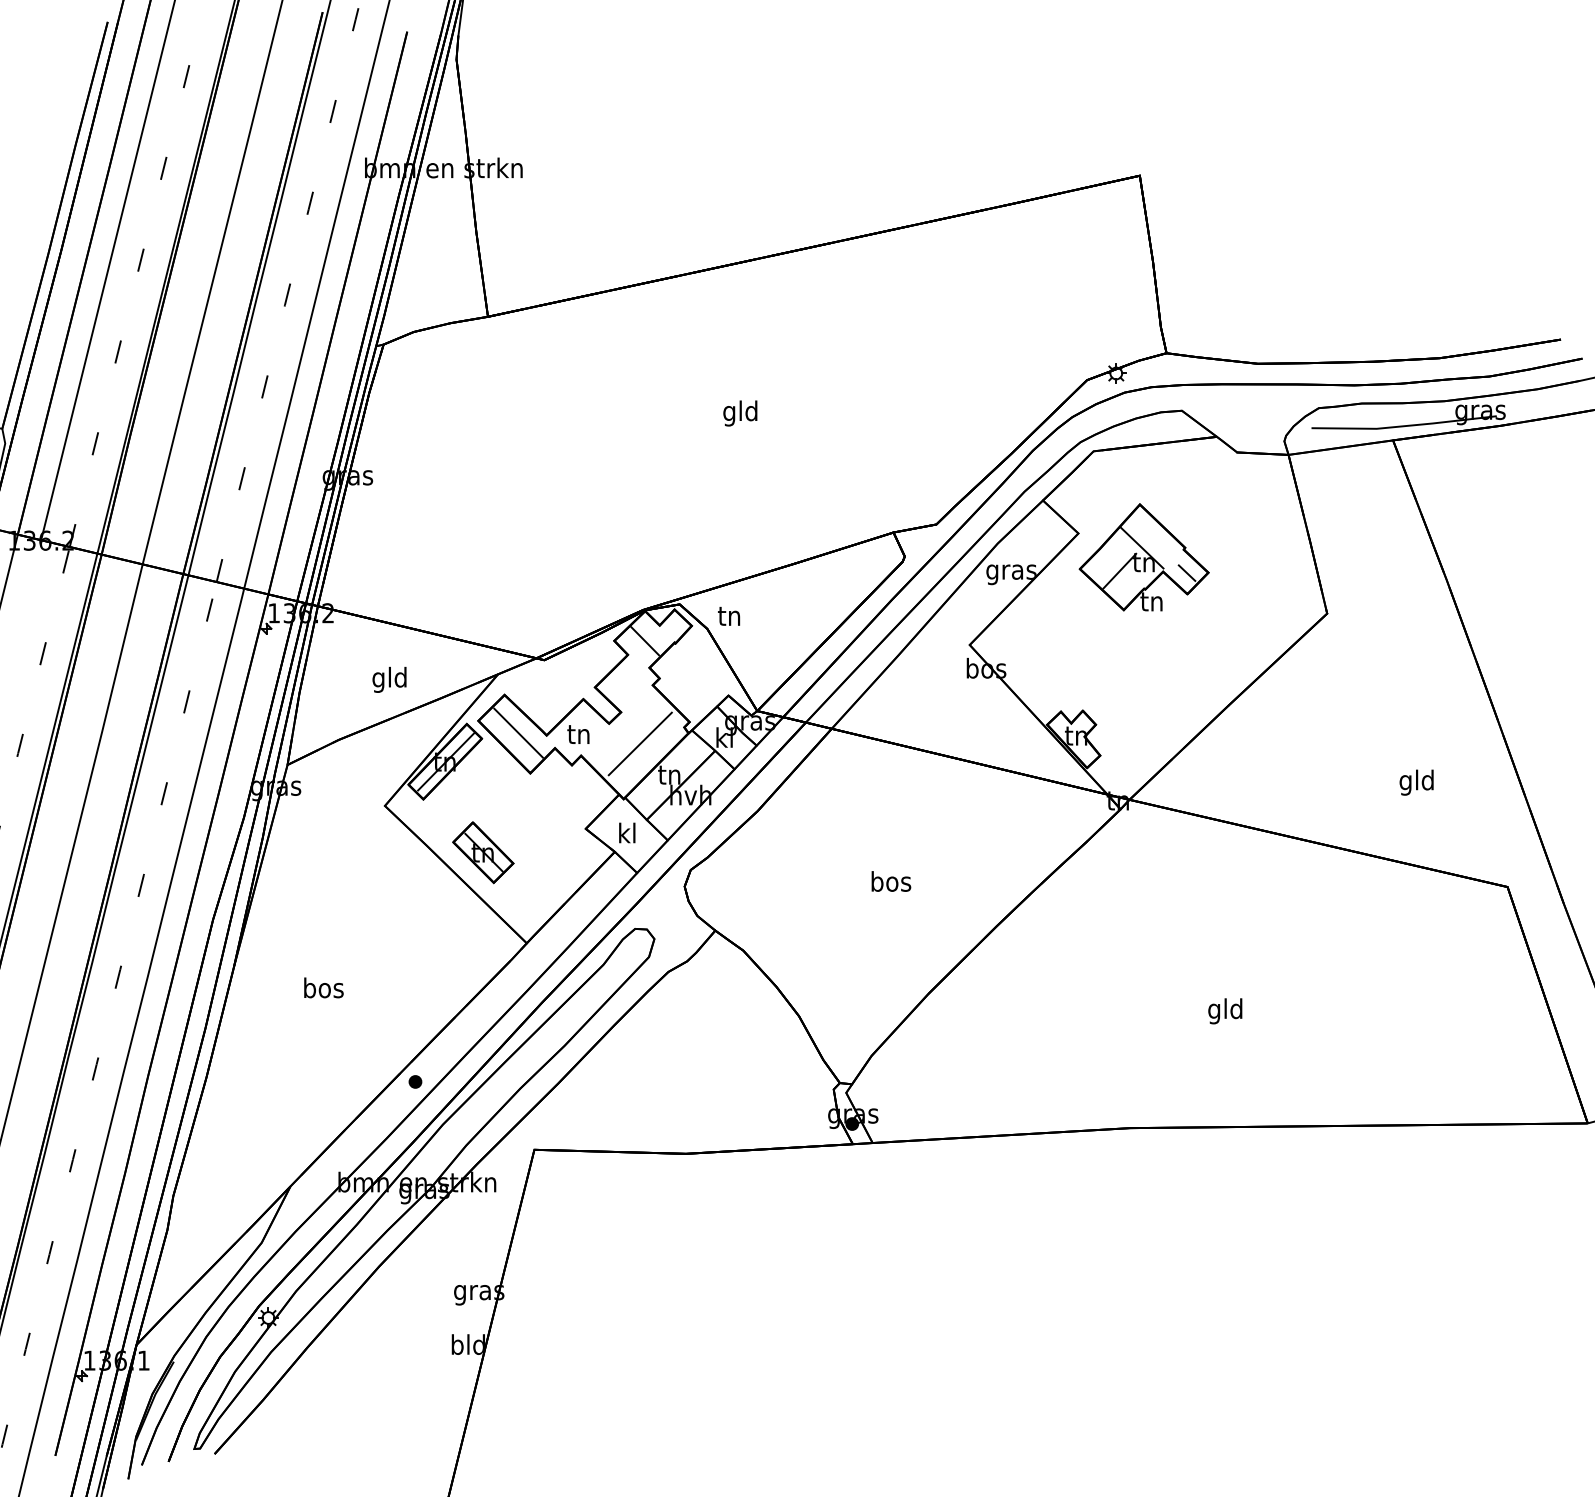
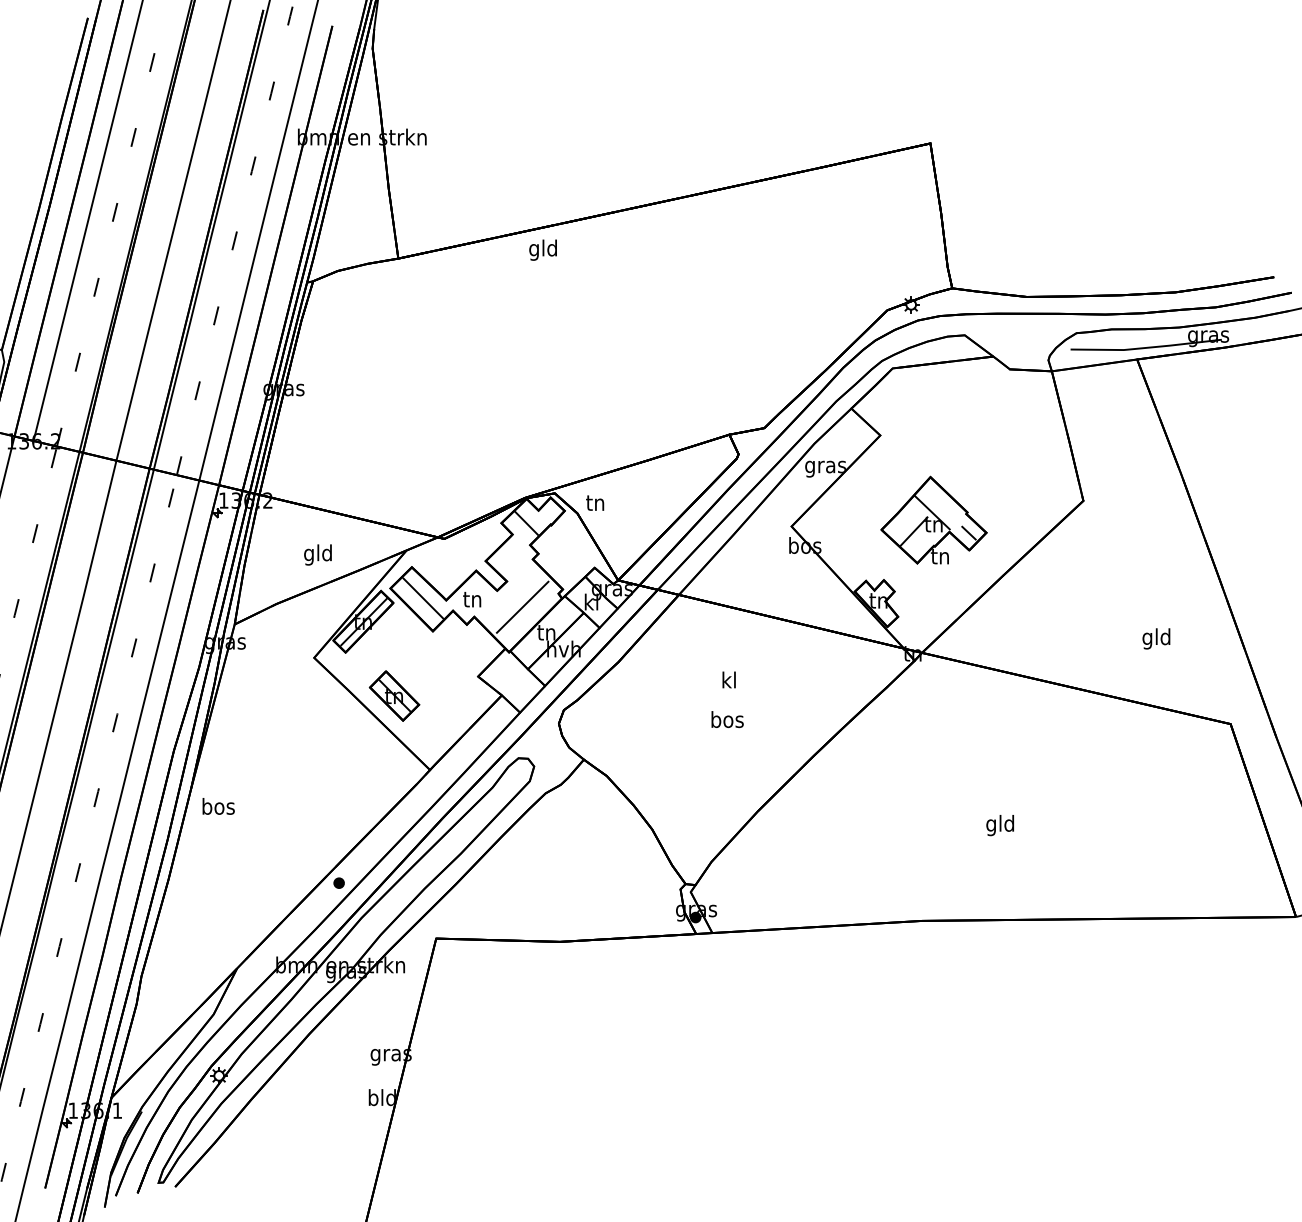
text: (740, 413) -> (543, 250), moved
part: (1143, 557) -> (933, 520), moved
text: (627, 832) -> (729, 679), moved
text: (323, 987) -> (218, 806), moved

